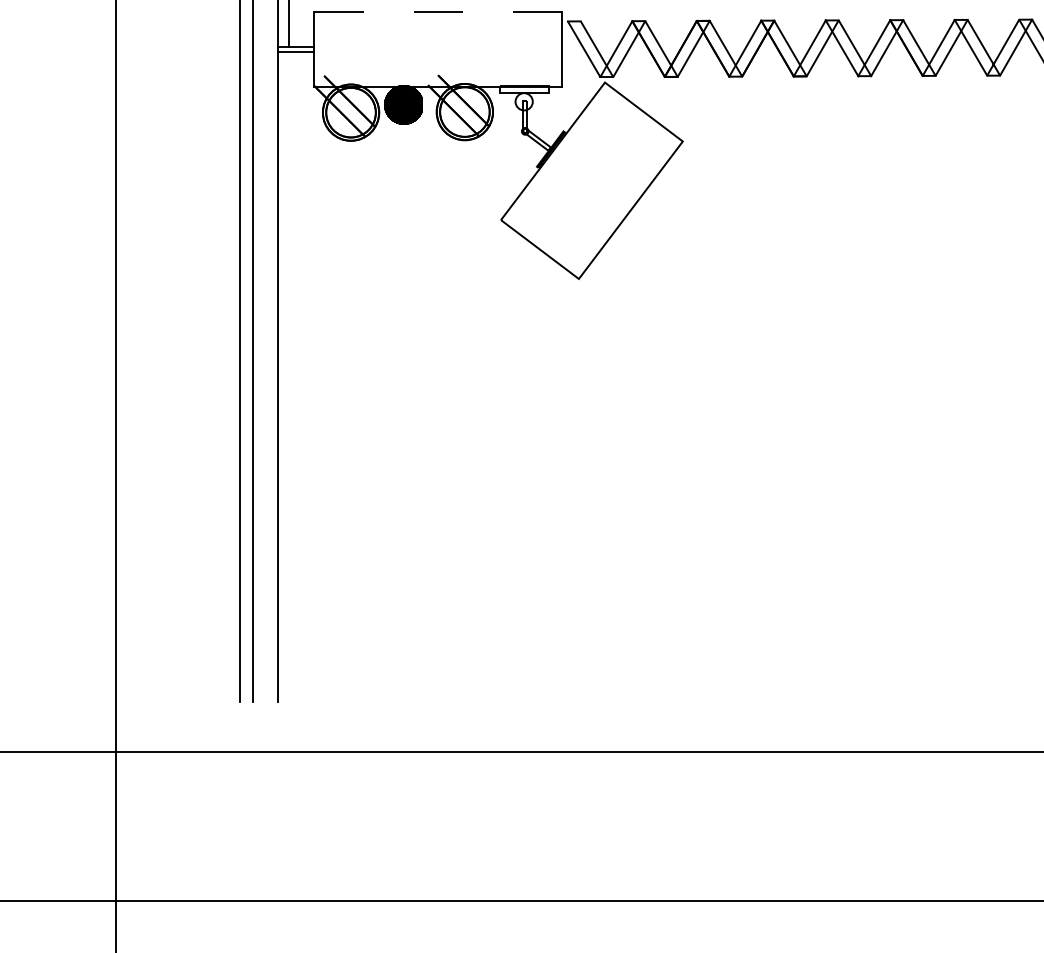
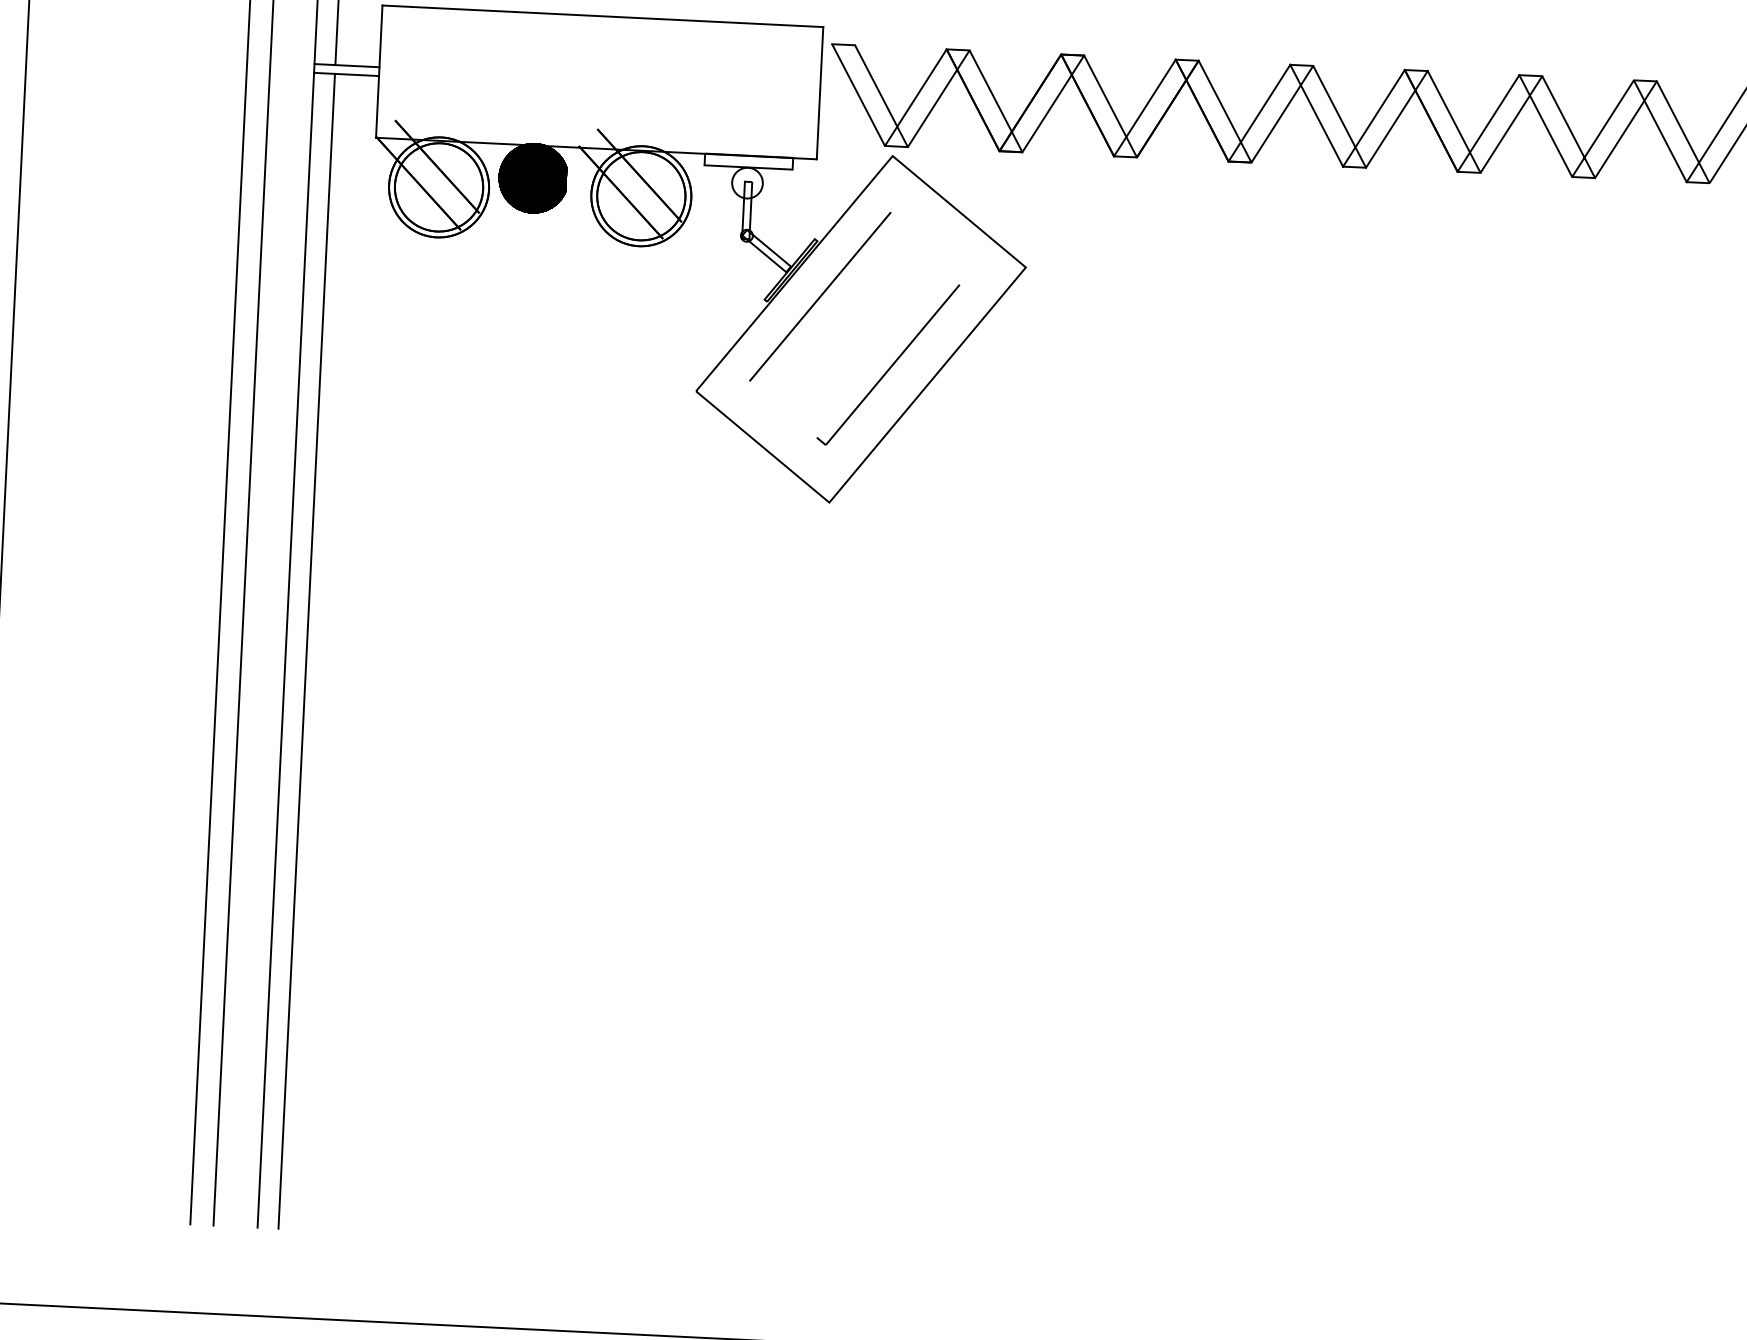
line: (438, 12) -> (603, 17), dashed -> solid
part: (567, 166) -> (818, 301), added
line: (289, 376) -> (306, 650), added

